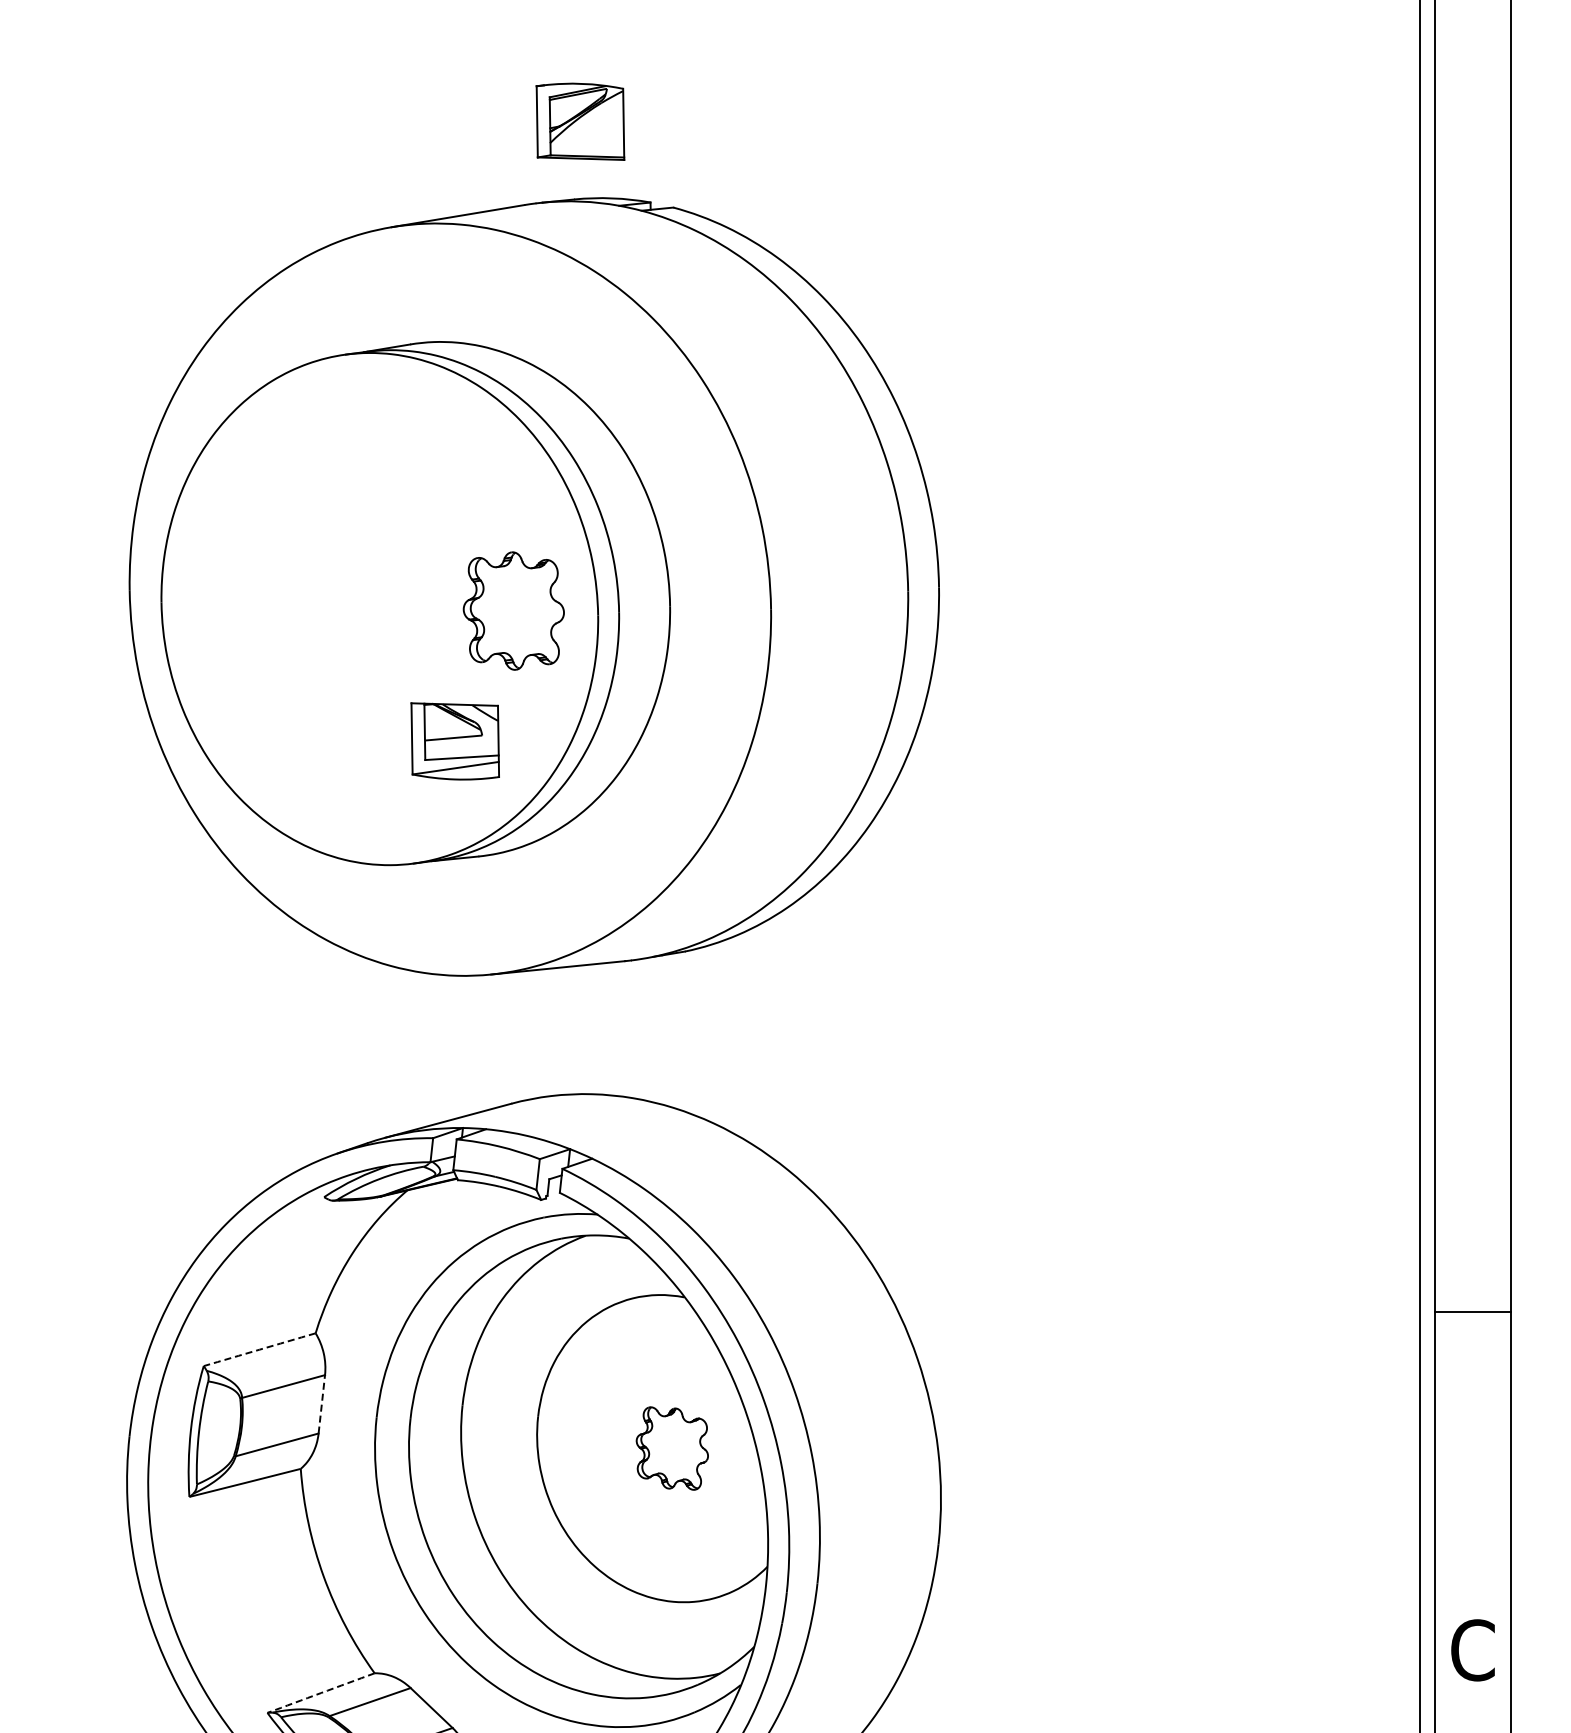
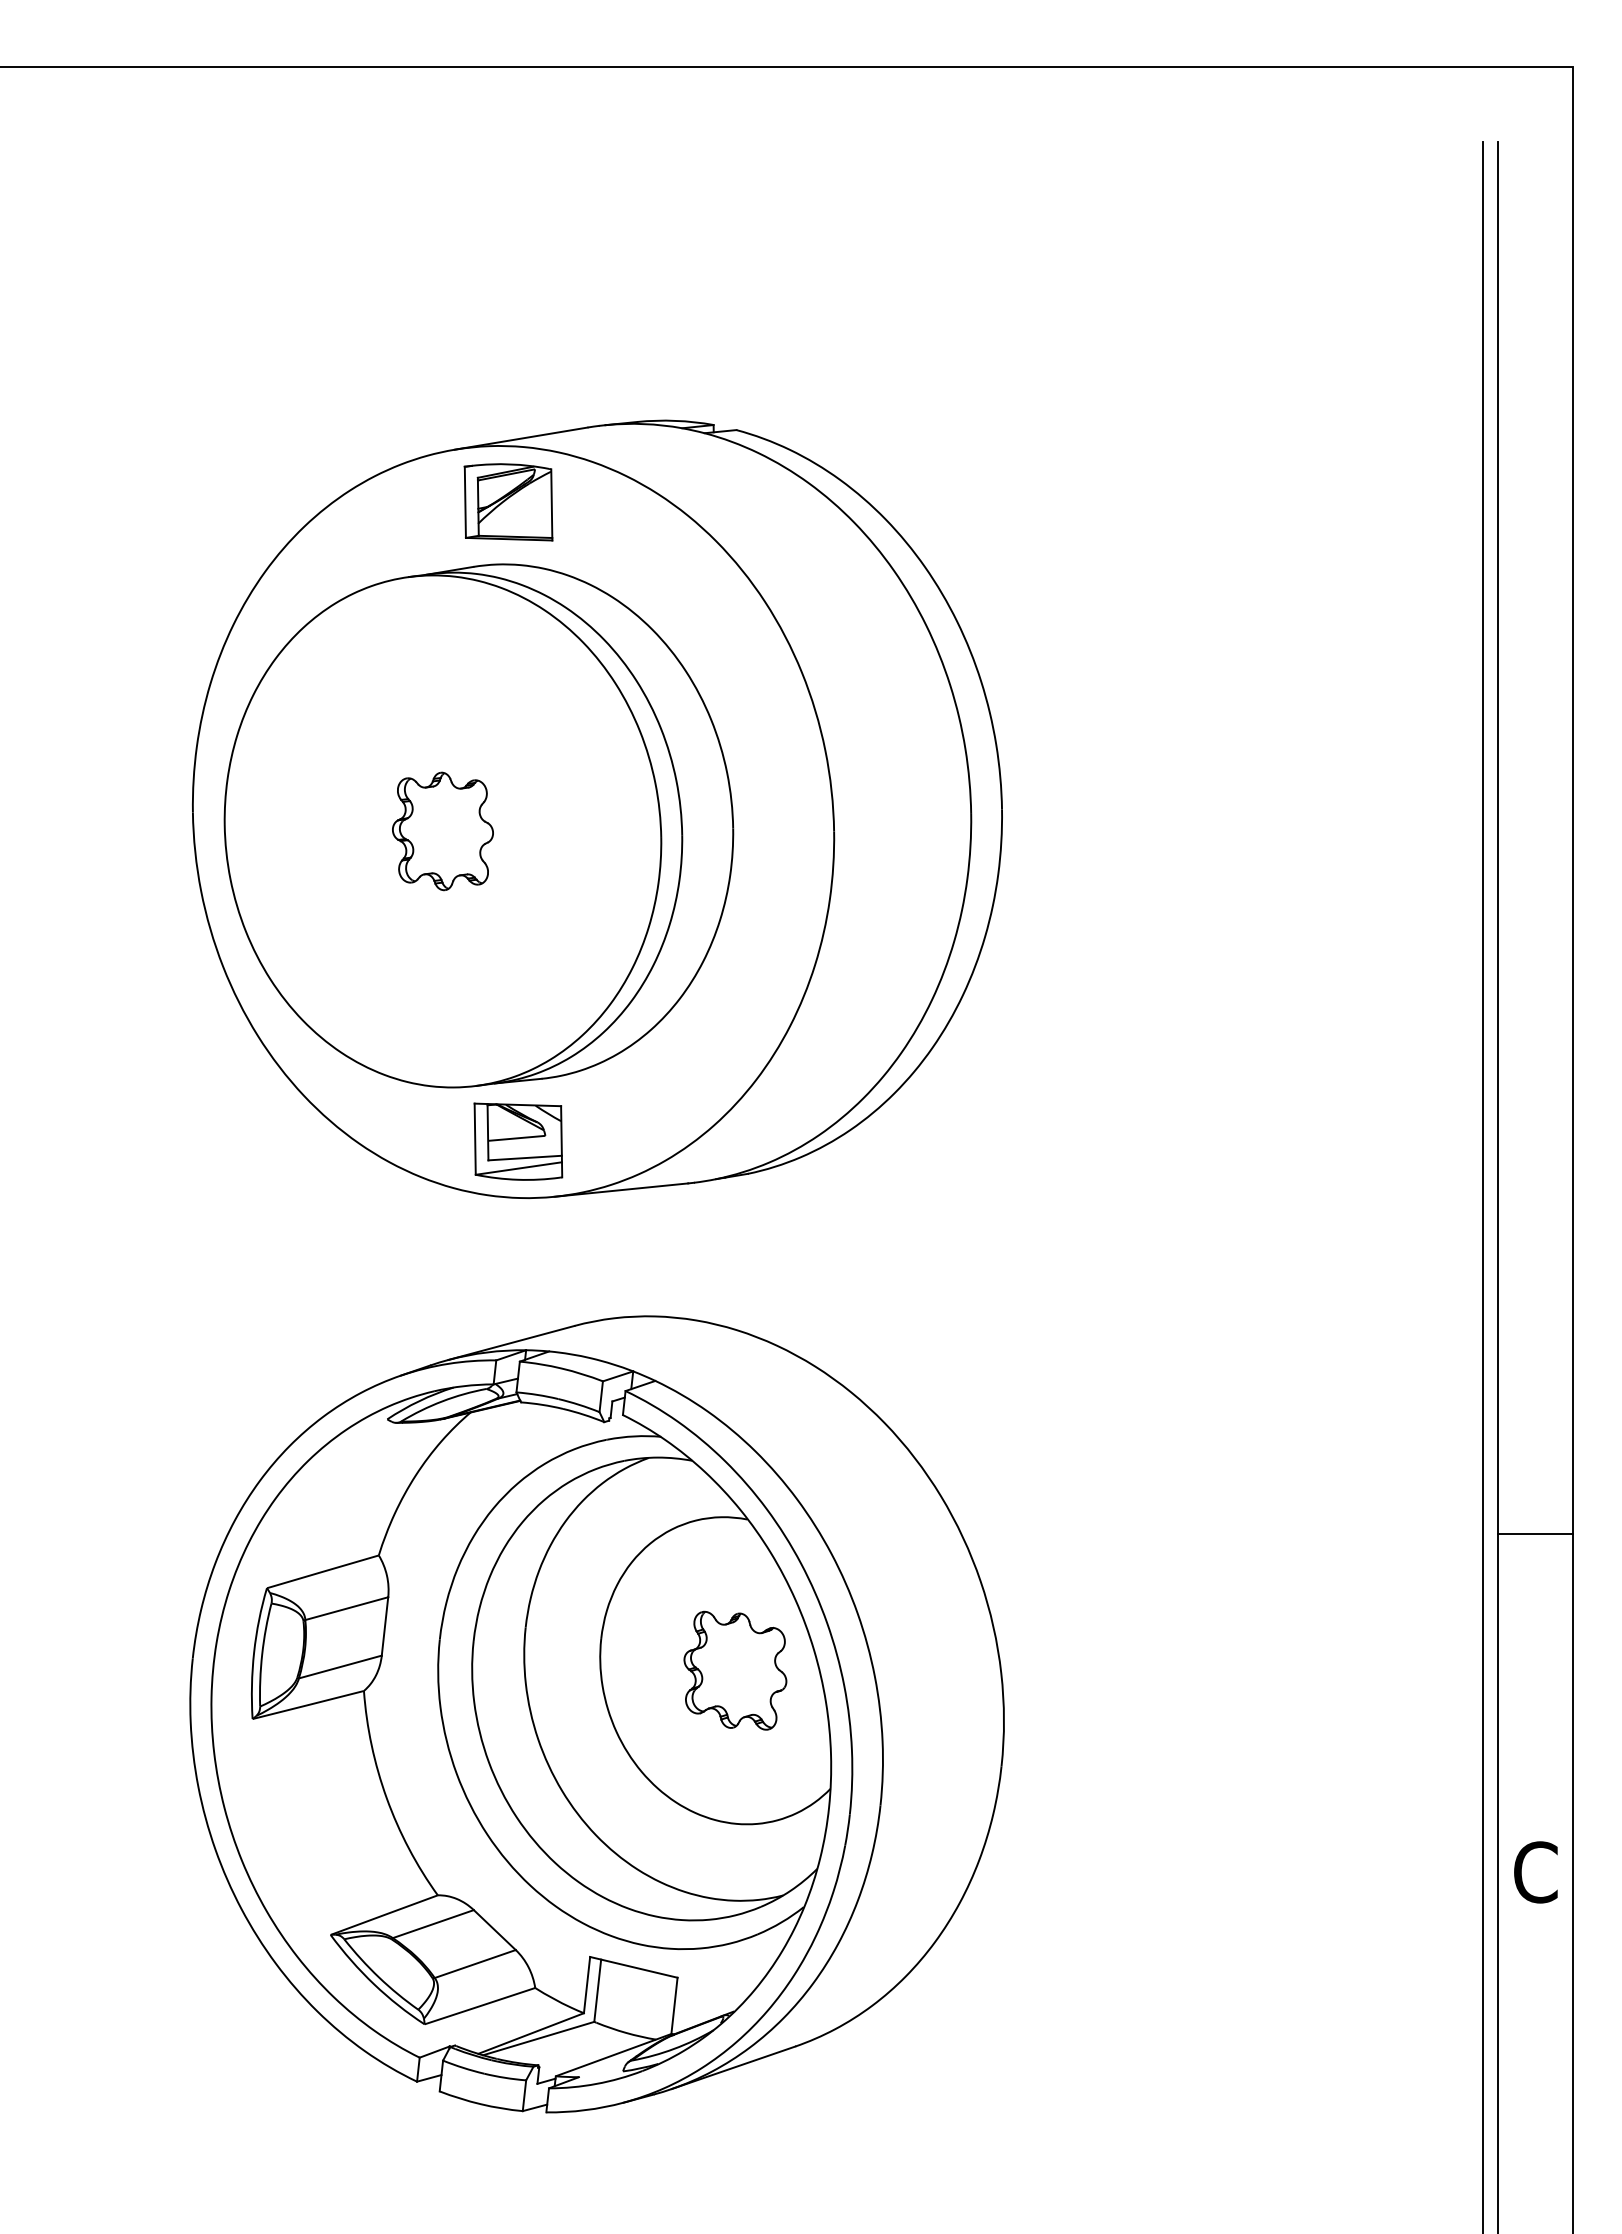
part: (580, 121) -> (508, 502), moved
part: (513, 611) -> (442, 831), moved
part: (455, 741) -> (518, 1141), moved
arc: (259, 1349) -> (322, 1571), dashed -> solid
line: (322, 1403) -> (385, 1625), dashed -> solid
part: (672, 1448) -> (735, 1670), size x1.43
arc: (321, 1693) -> (384, 1915), dashed -> solid

